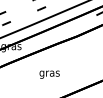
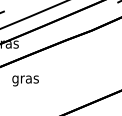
text: (49, 74) -> (25, 80), moved

